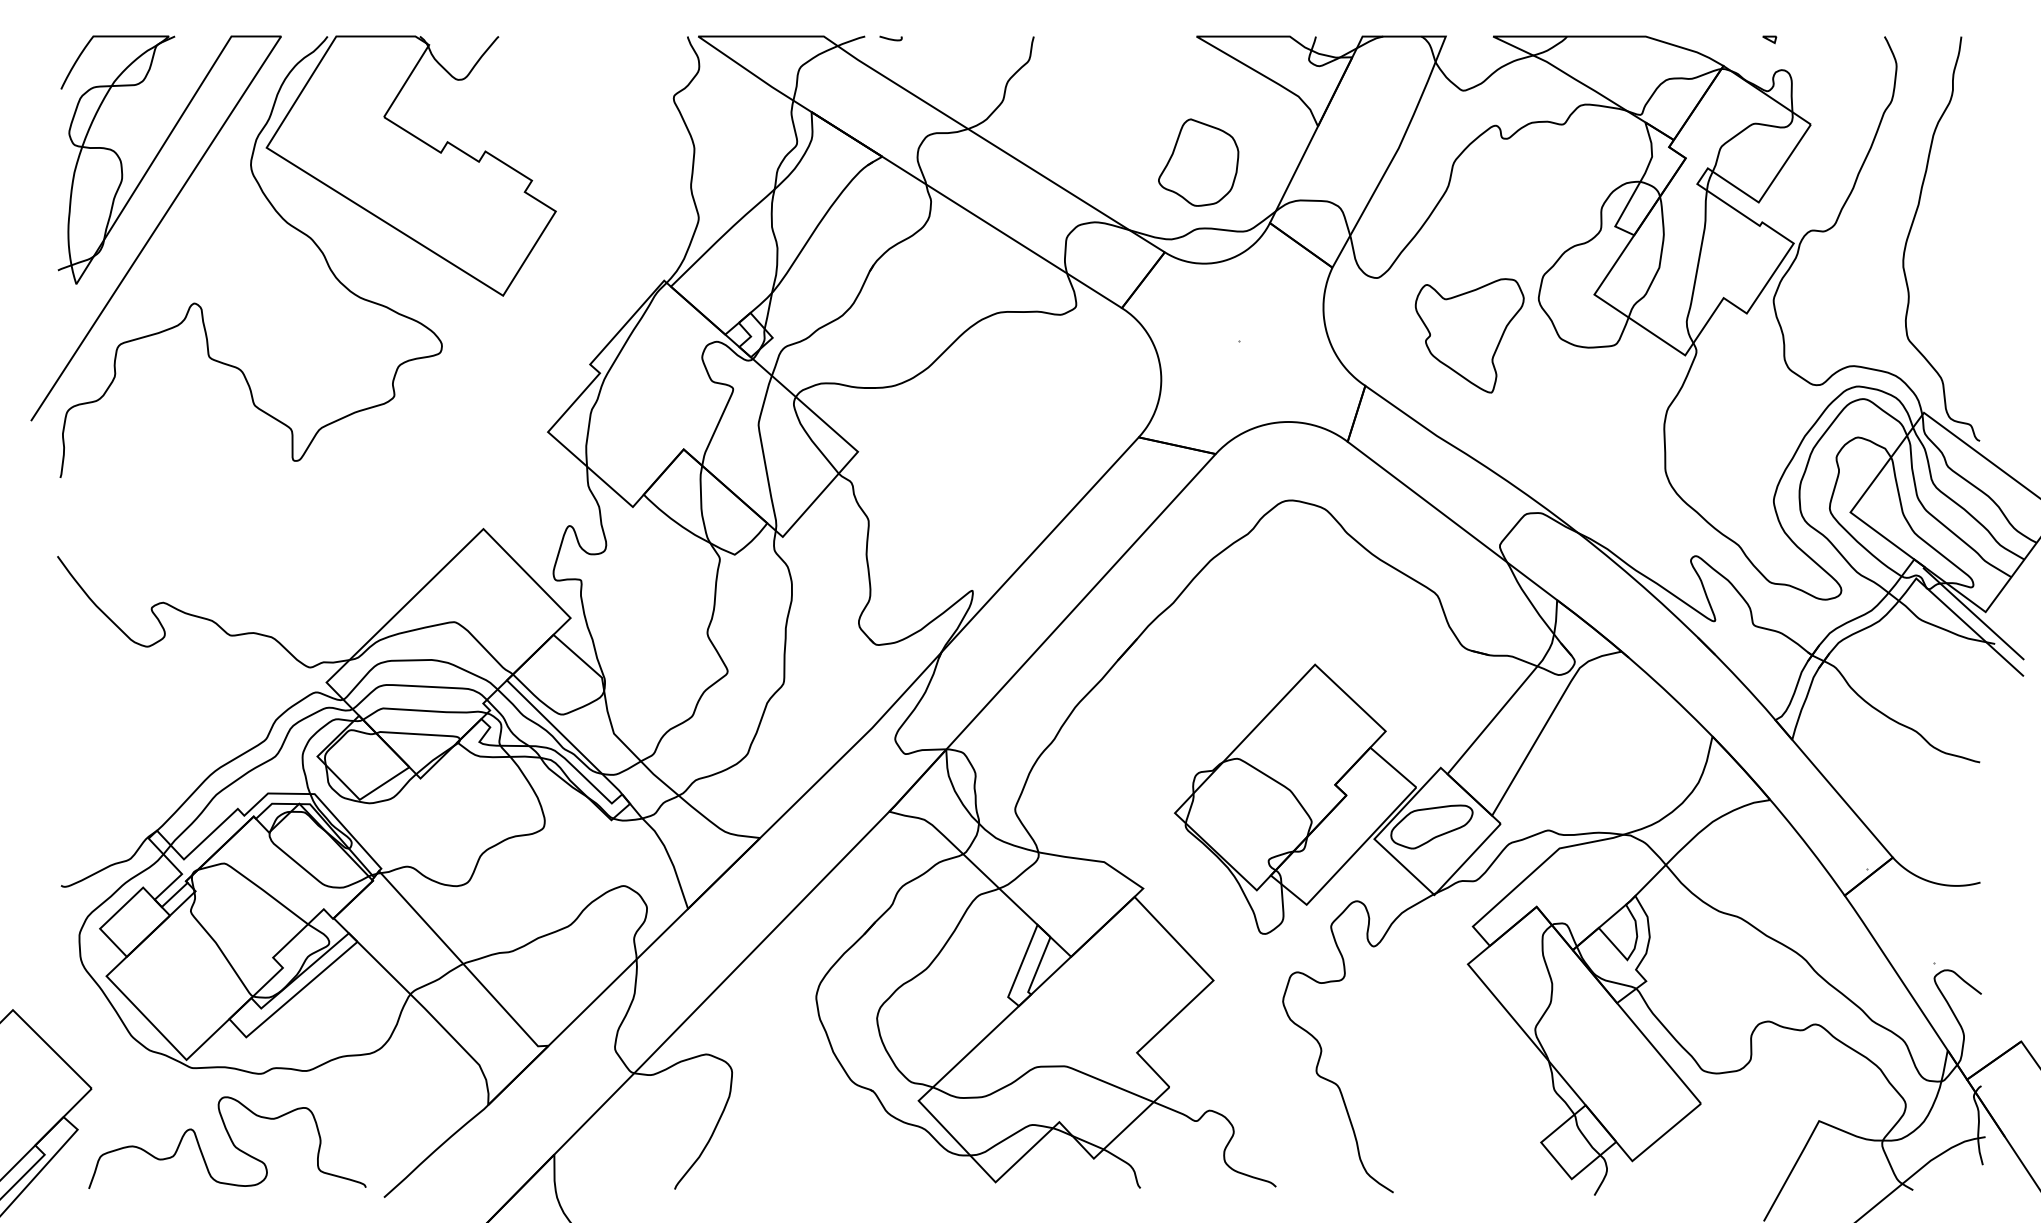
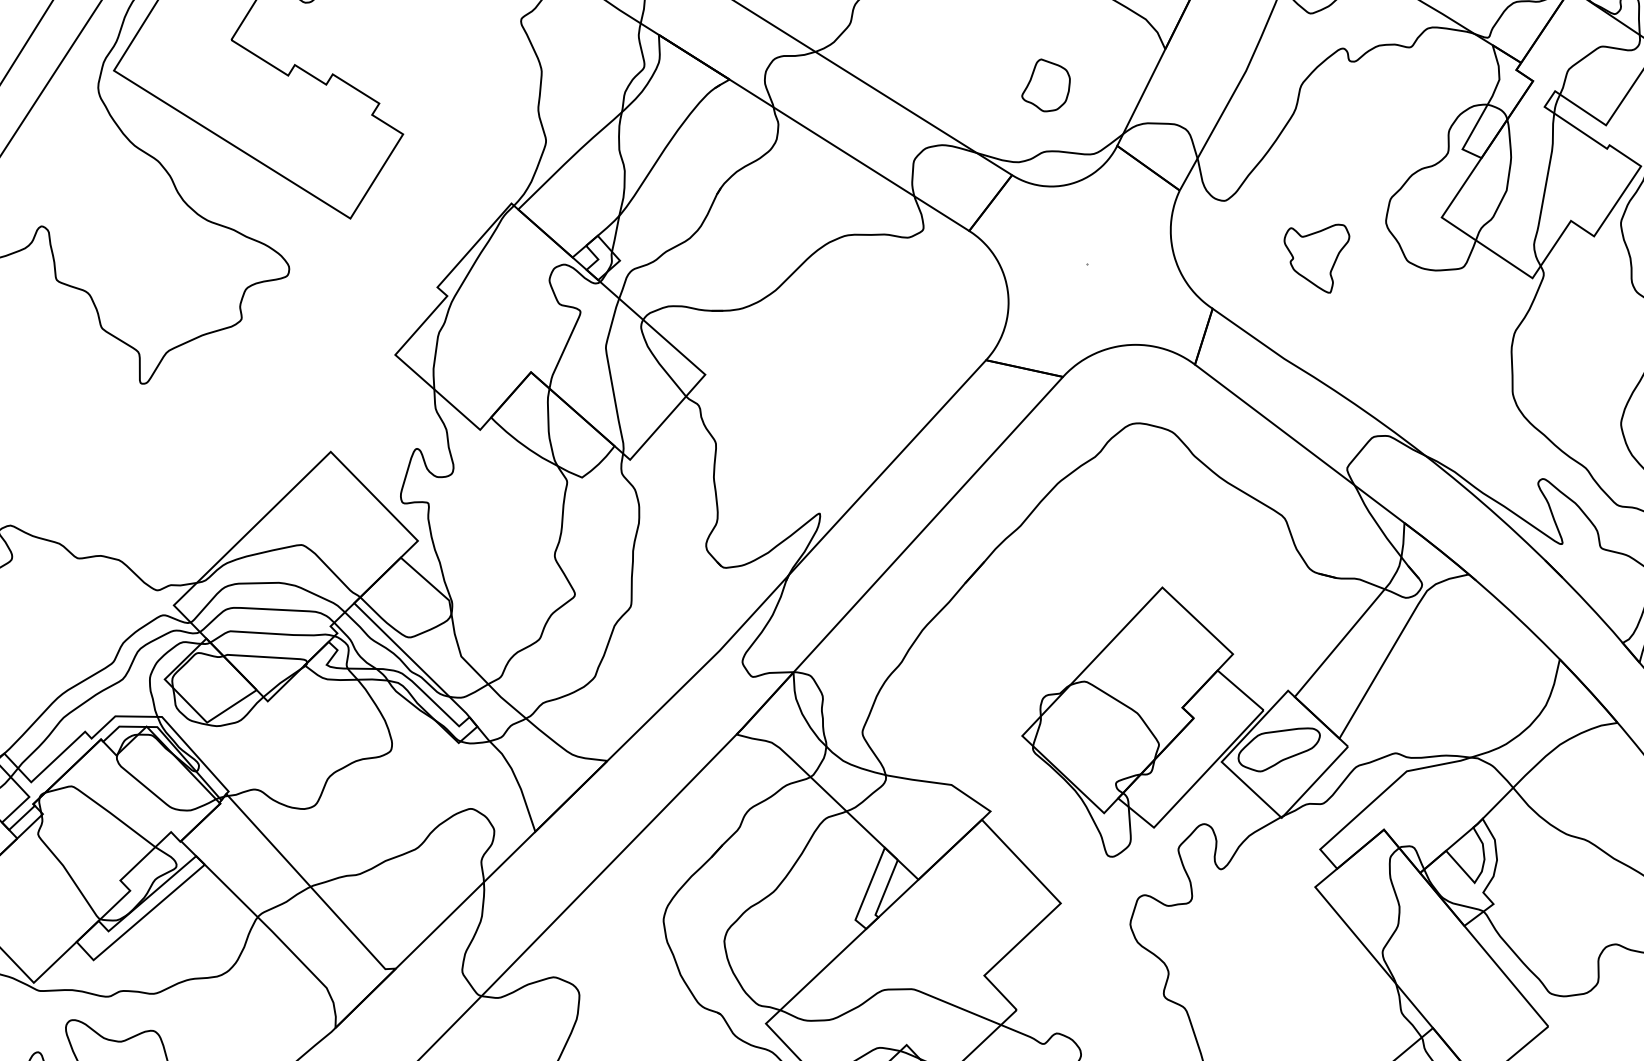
part: (1198, 162) -> (1045, 85), size x0.6
part: (1469, 335) -> (1316, 258), size x0.6

